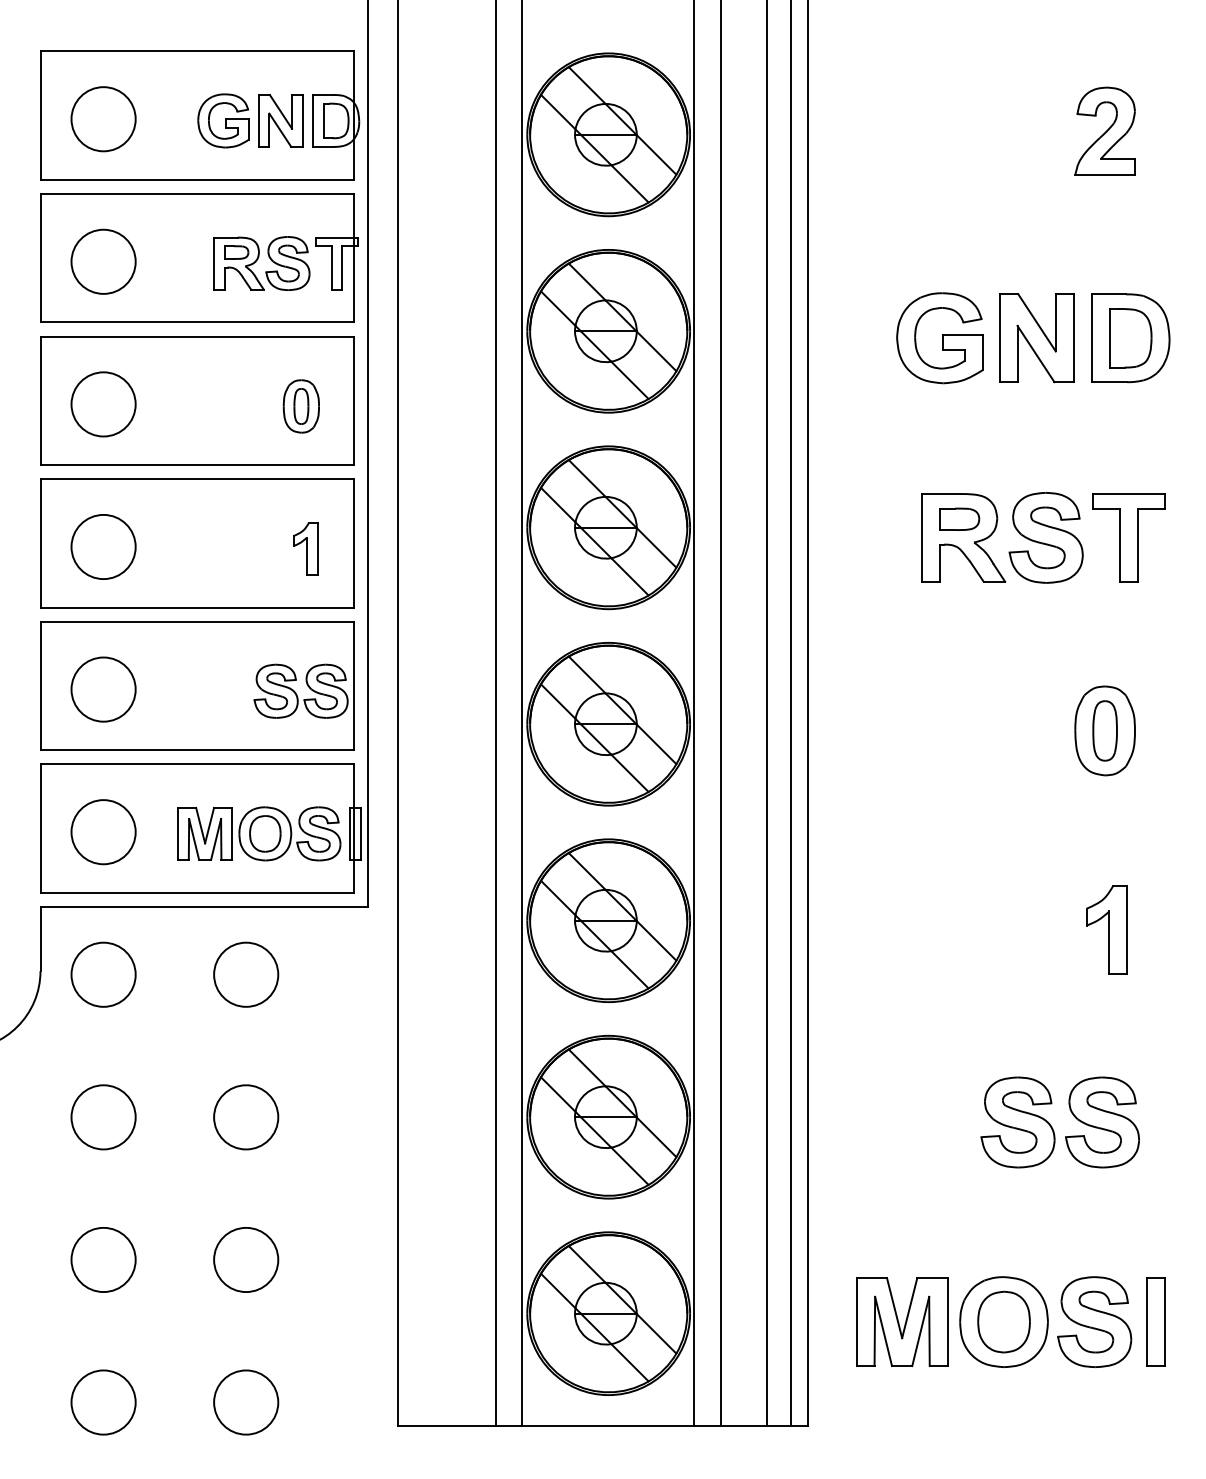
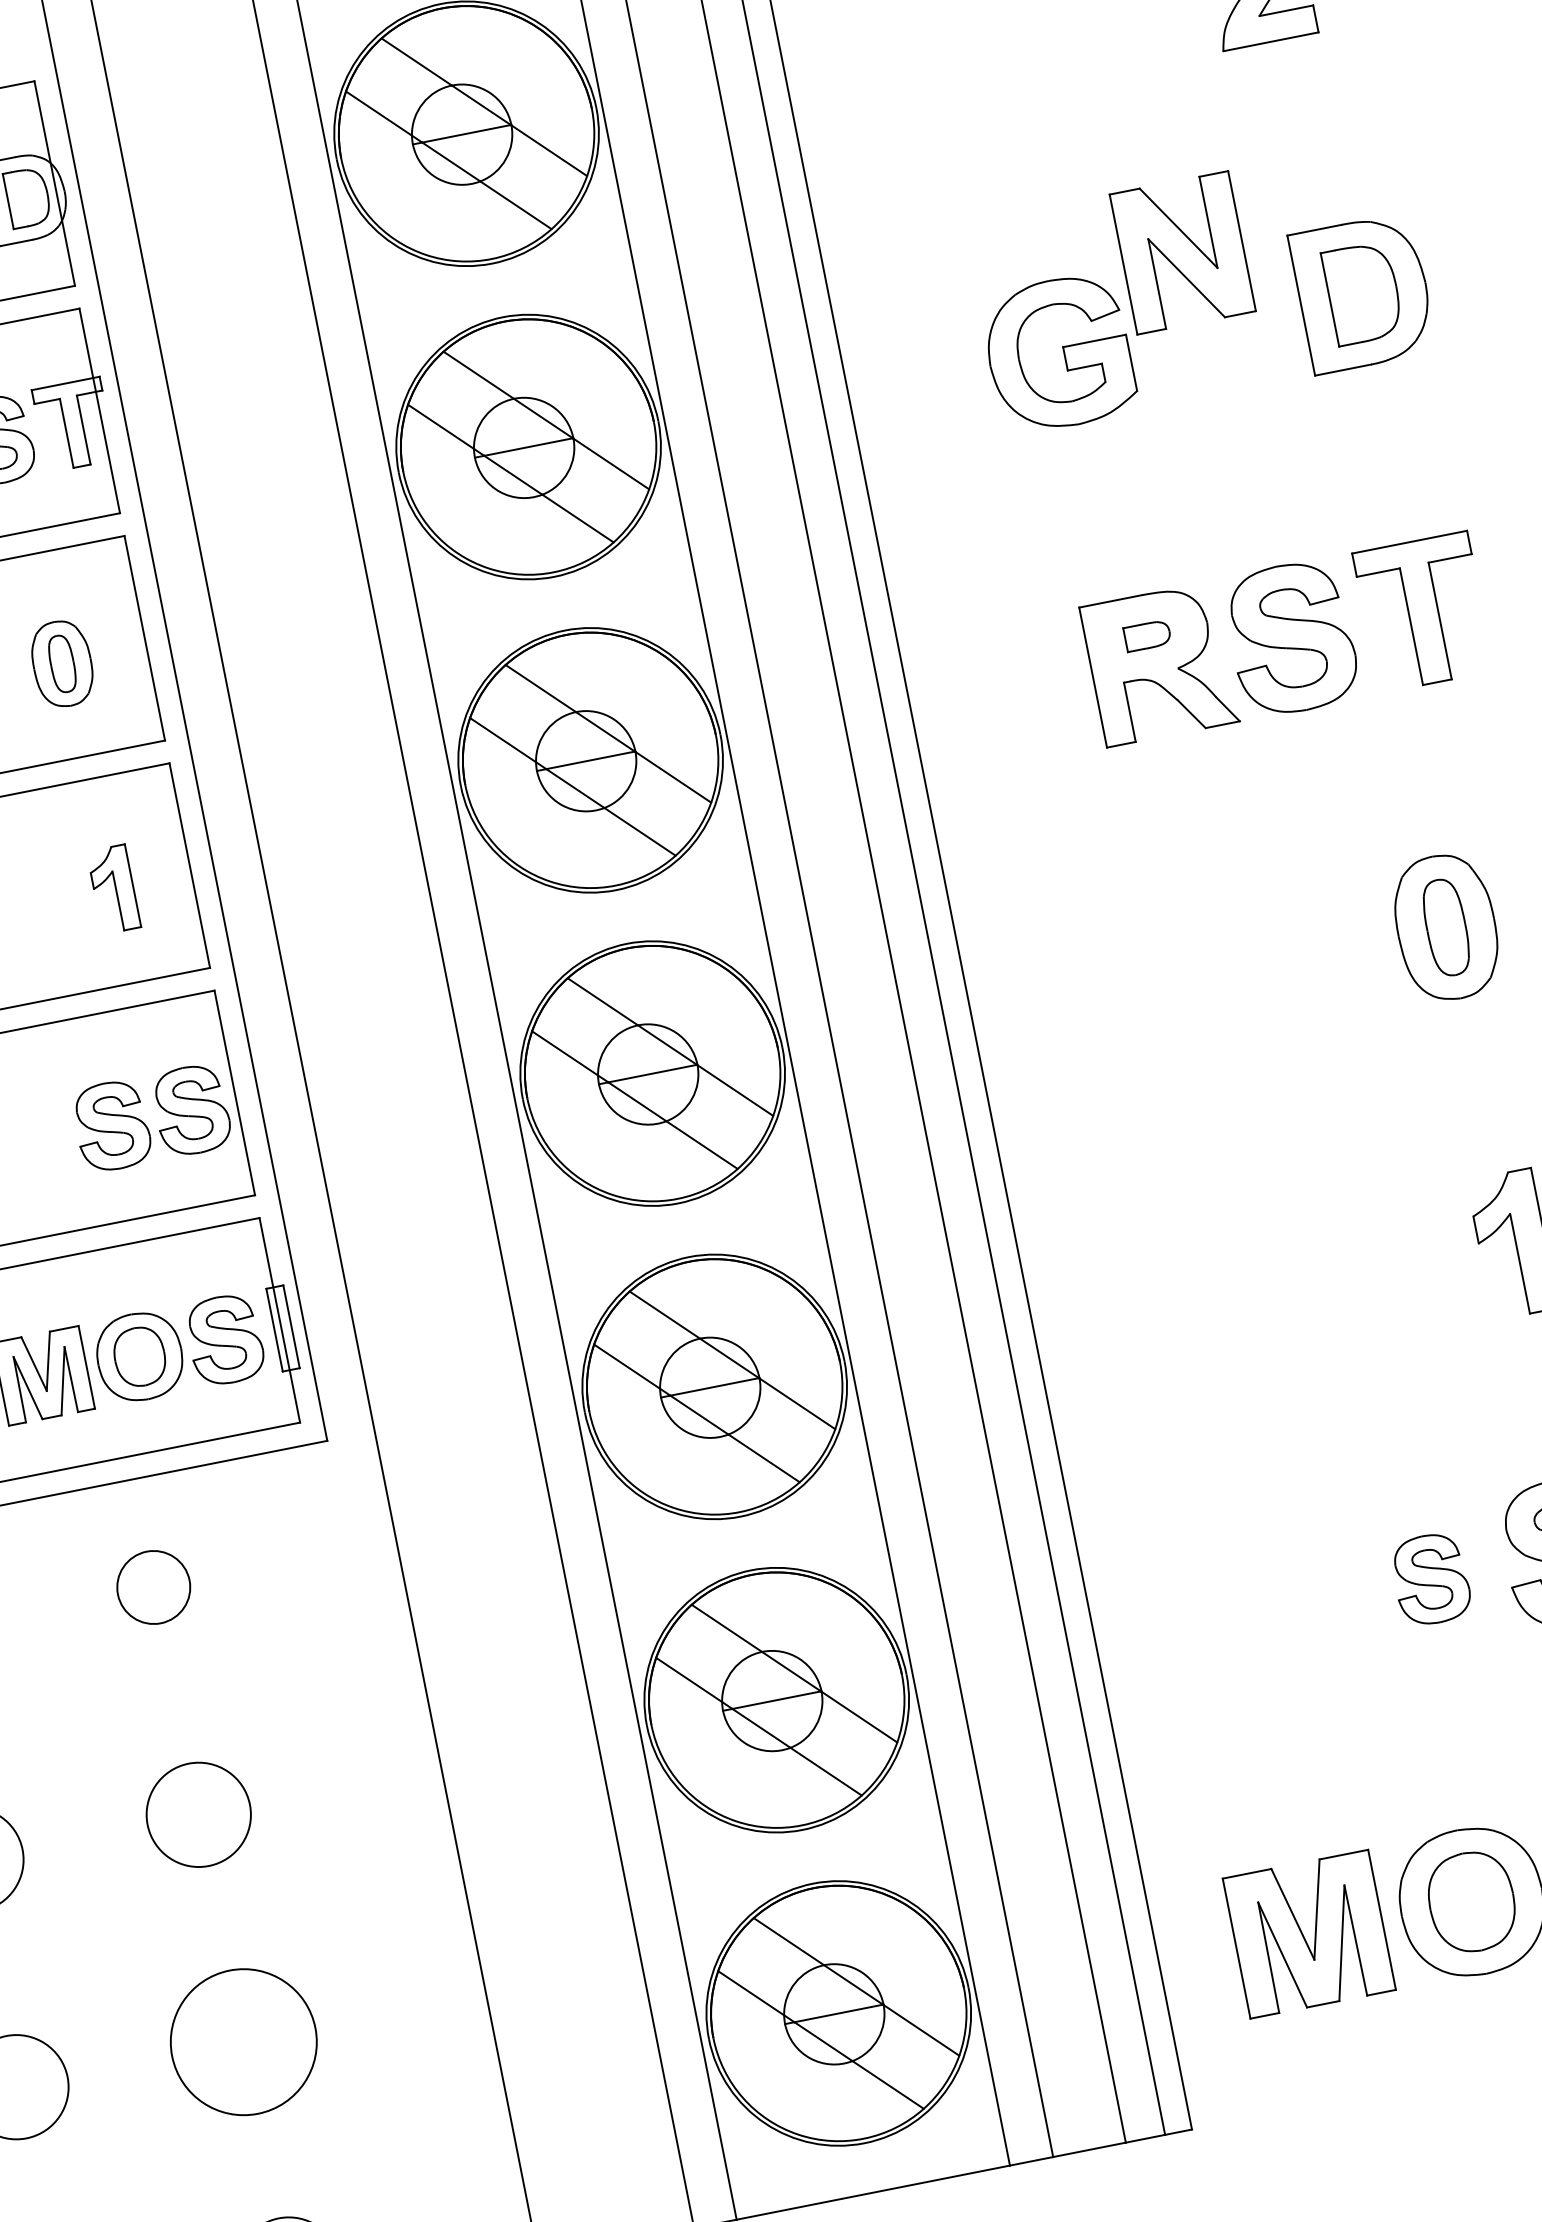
part: (1036, 338) -> (1182, 253), moved
part: (959, 518) -> (1147, 634), size x0.7
circle: (246, 974) -> (154, 1586), size x0.7
part: (1017, 1122) -> (1430, 1579), size x0.6
circle: (246, 1259) -> (244, 2041), size x1.4

